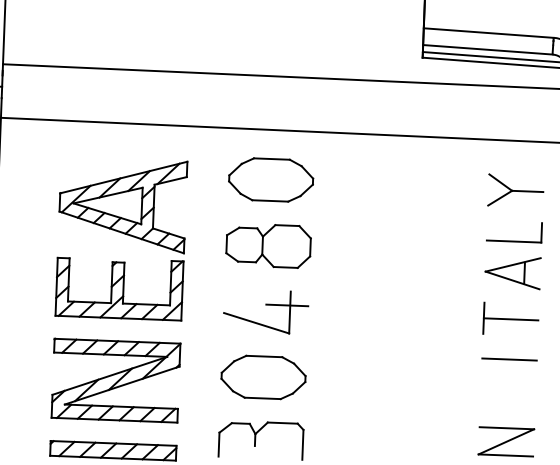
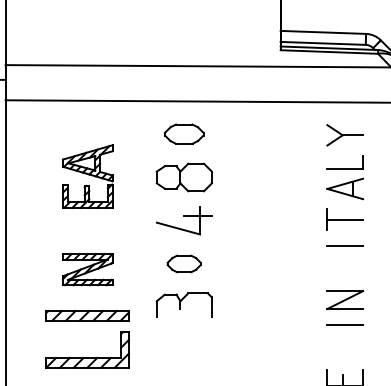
part: (269, 178) -> (183, 133), size x0.7
part: (121, 238) -> (87, 176), size x0.6
part: (262, 376) -> (183, 263), size x0.6
part: (115, 380) -> (87, 269), size x0.6

